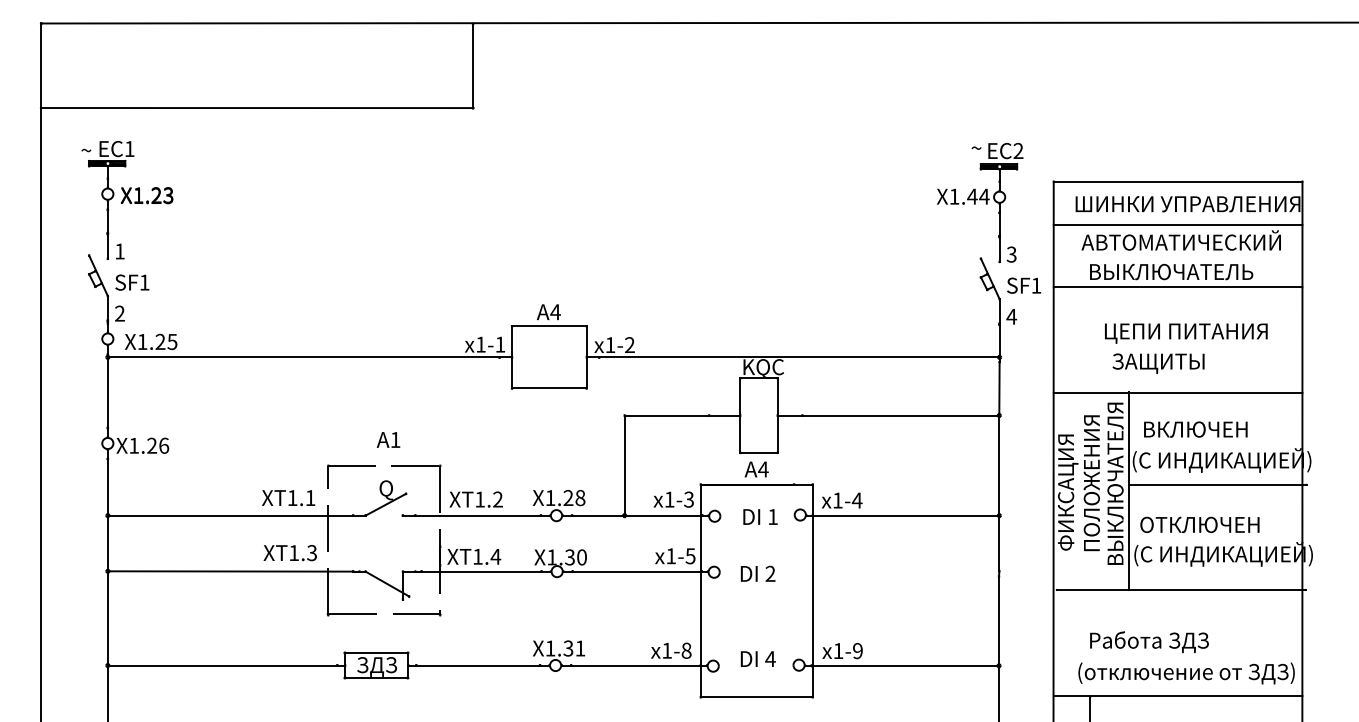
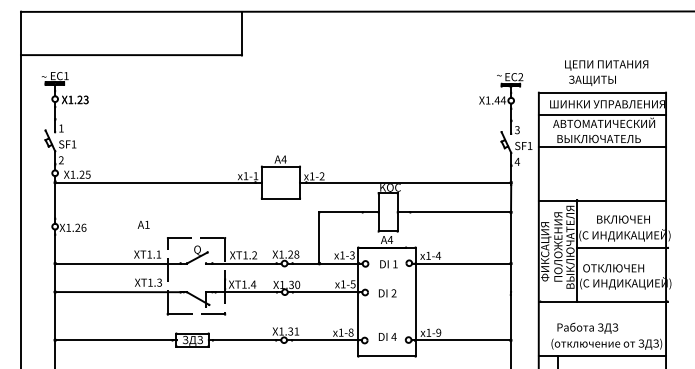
text: (1185, 347) -> (606, 72), moved
text: (1195, 429) -> (623, 219), moved
text: (388, 439) -> (143, 224), moved

